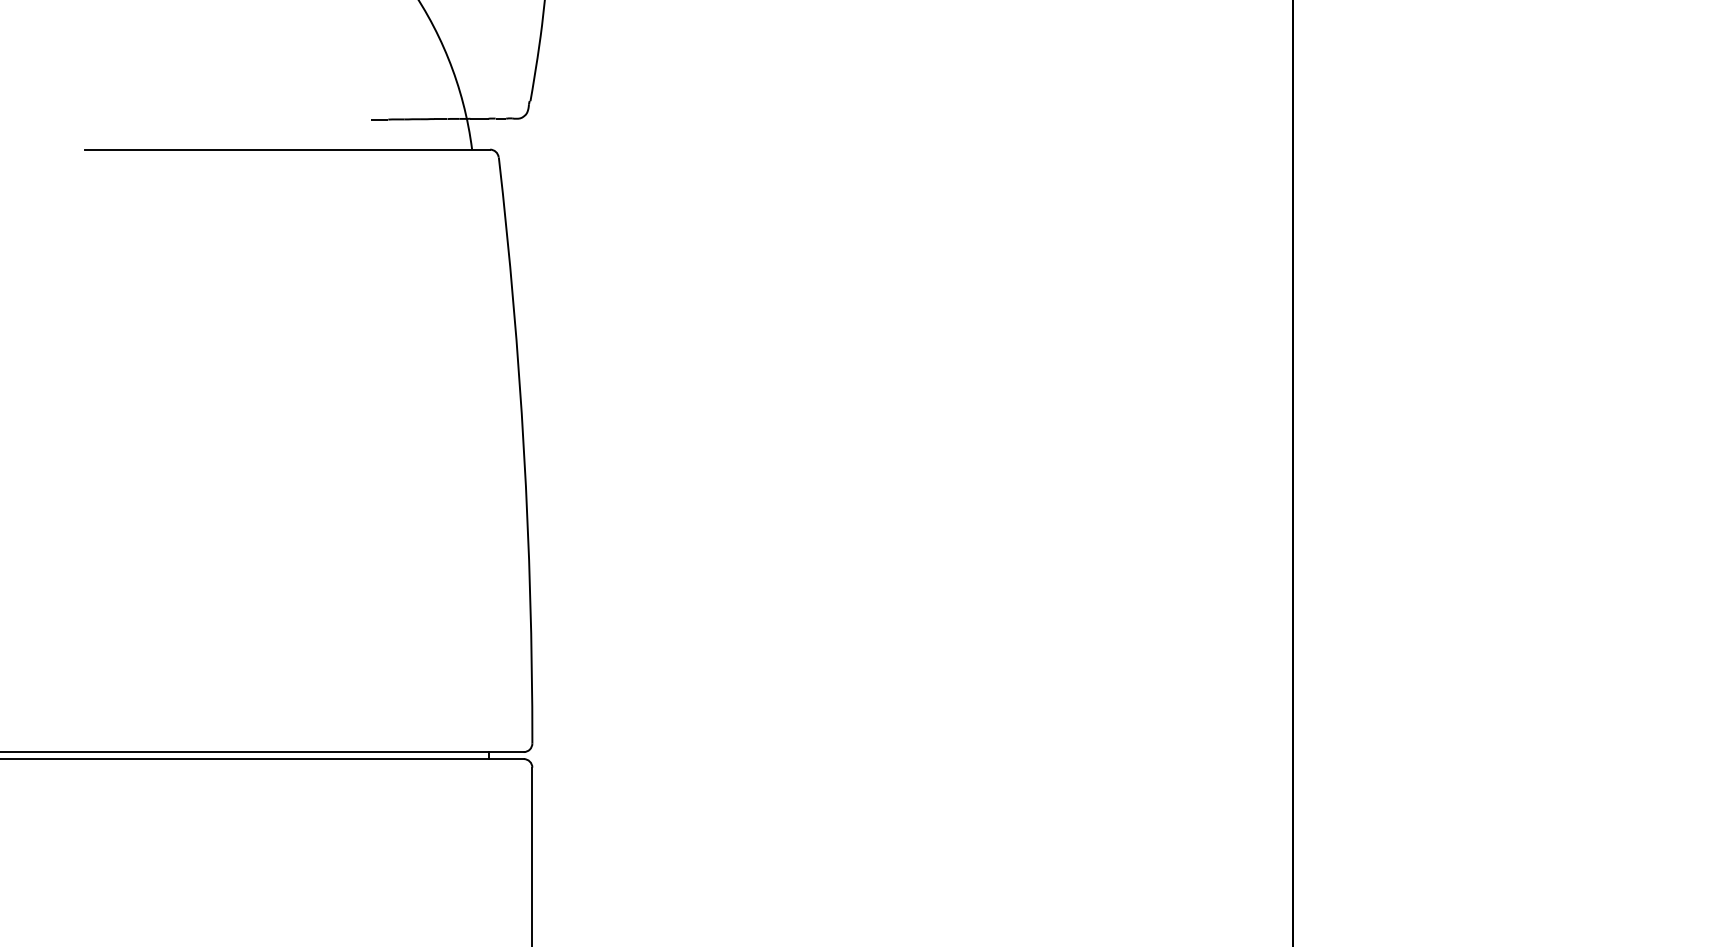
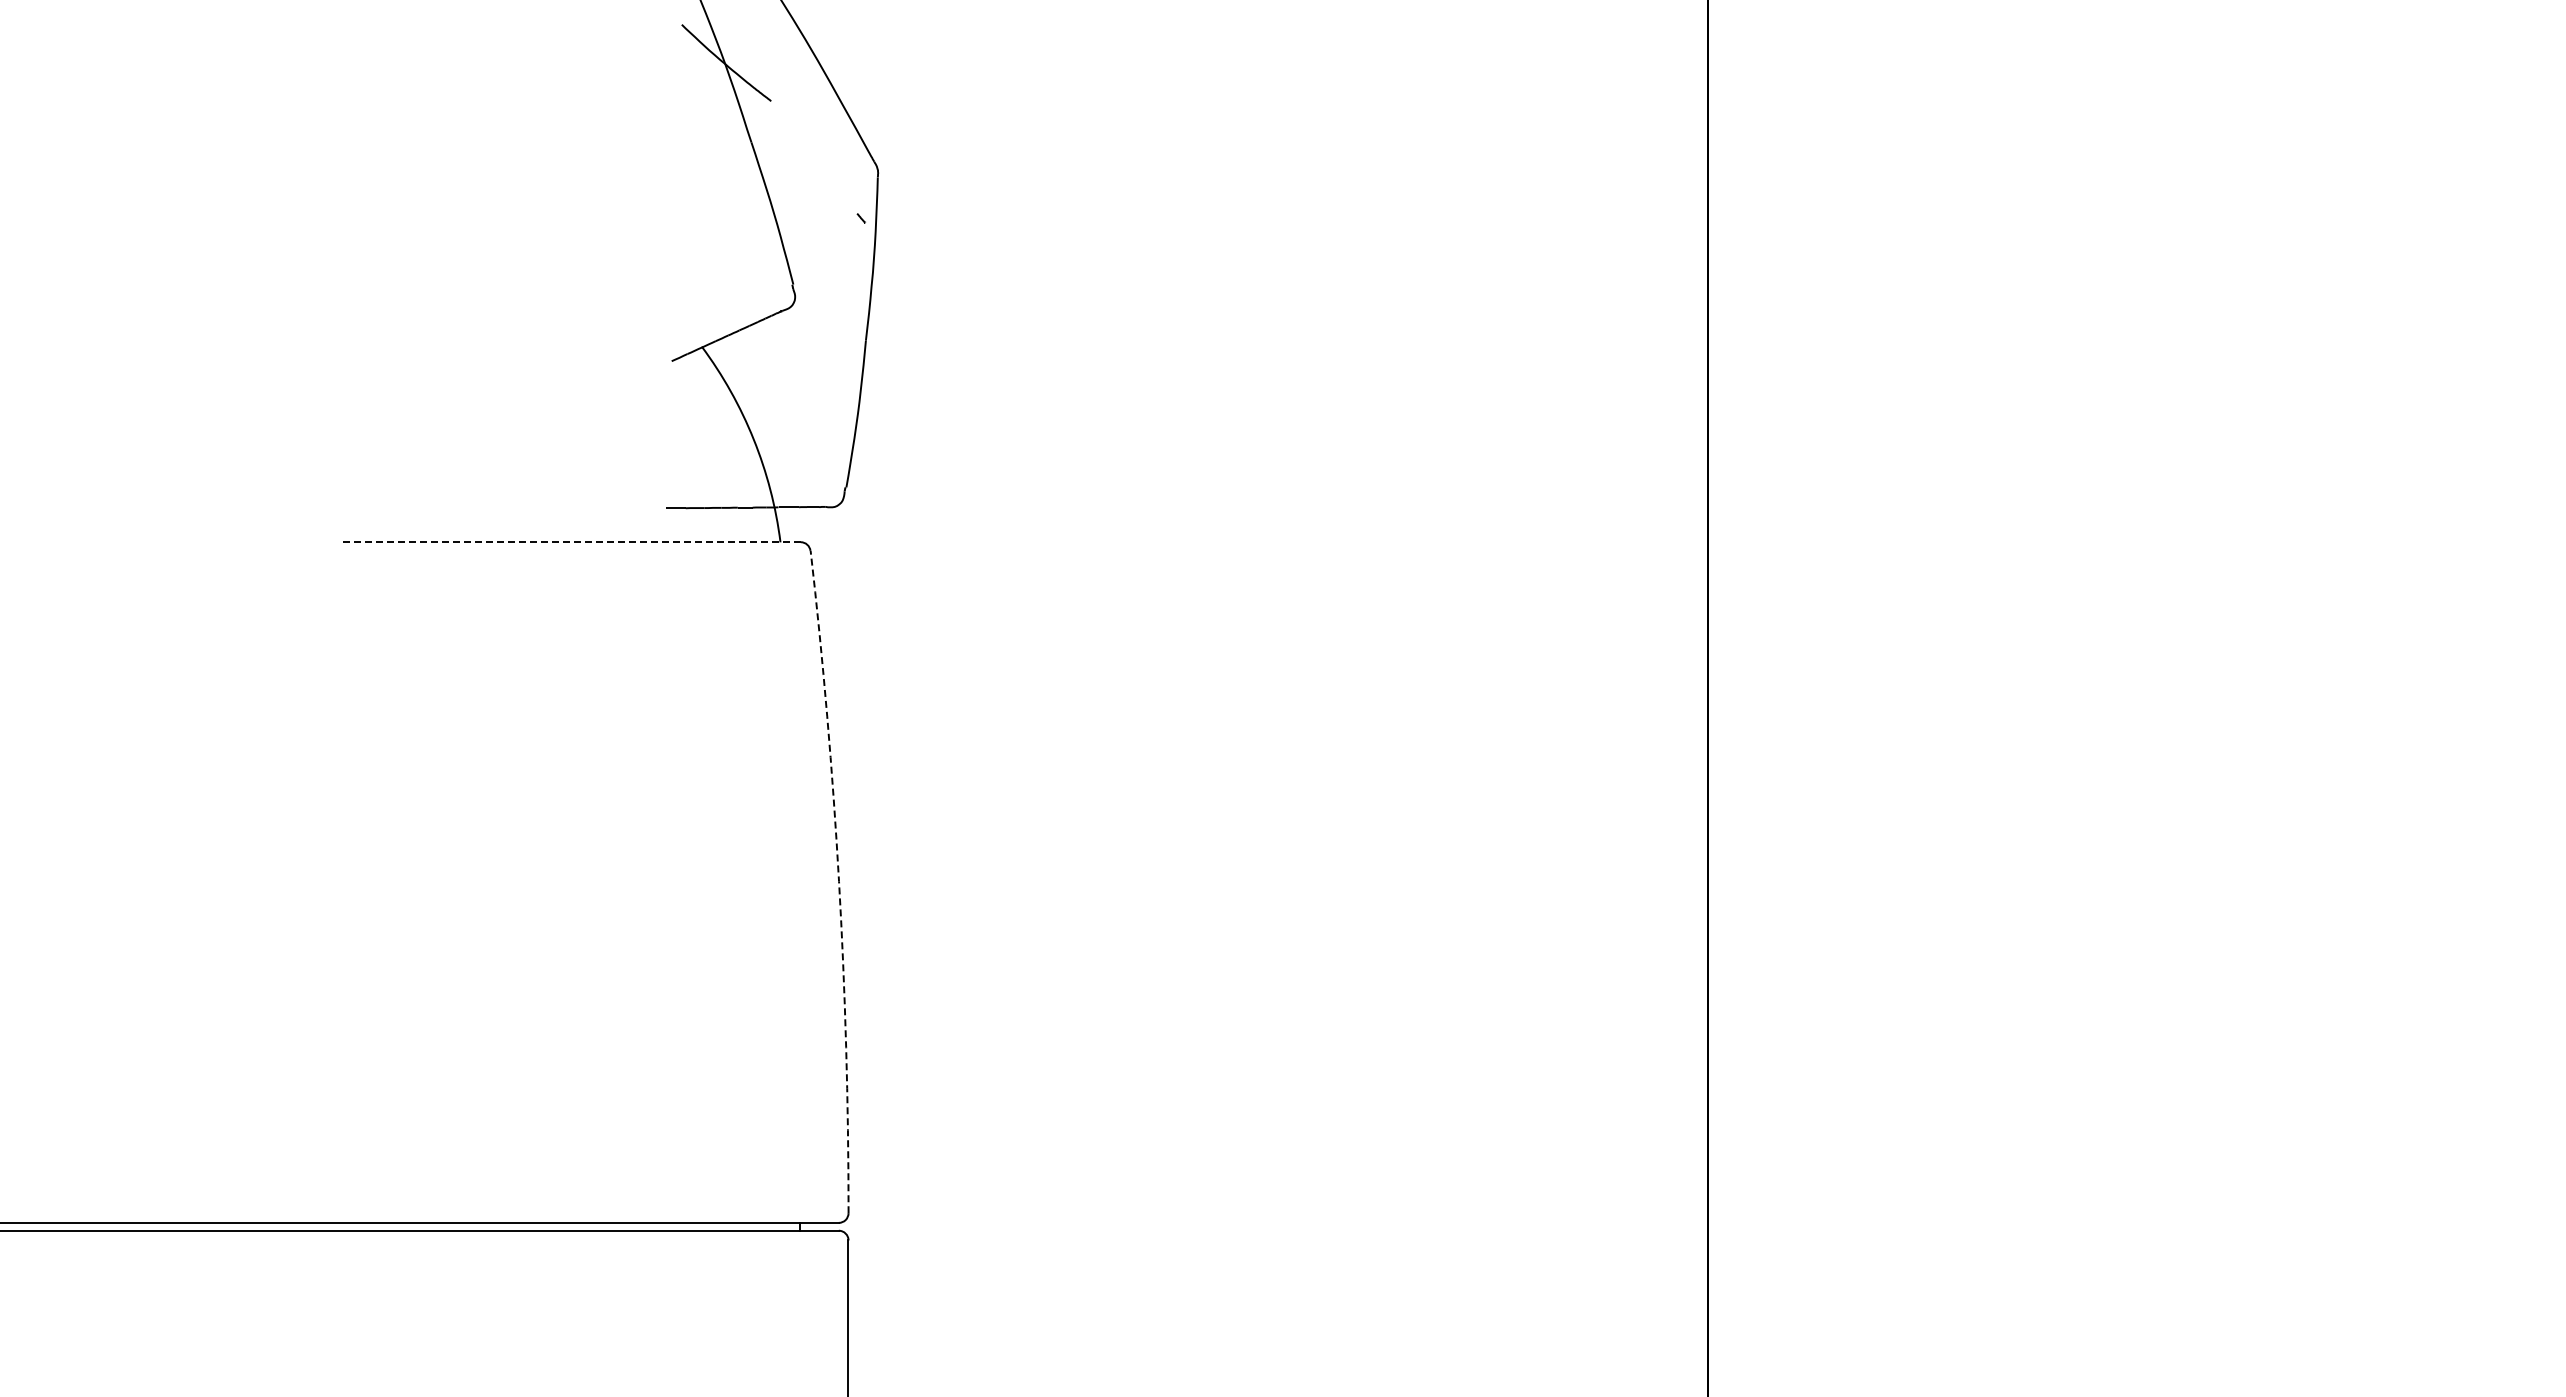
line: (288, 149) -> (572, 542), solid -> dashed
arc: (524, 449) -> (839, 881), solid -> dashed

